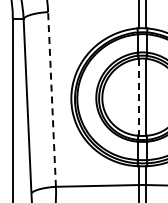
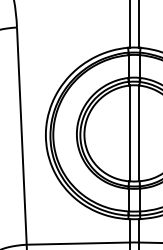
line: (138, 97) -> (129, 133), dashed -> solid
line: (52, 98) -> (22, 134), dashed -> solid

